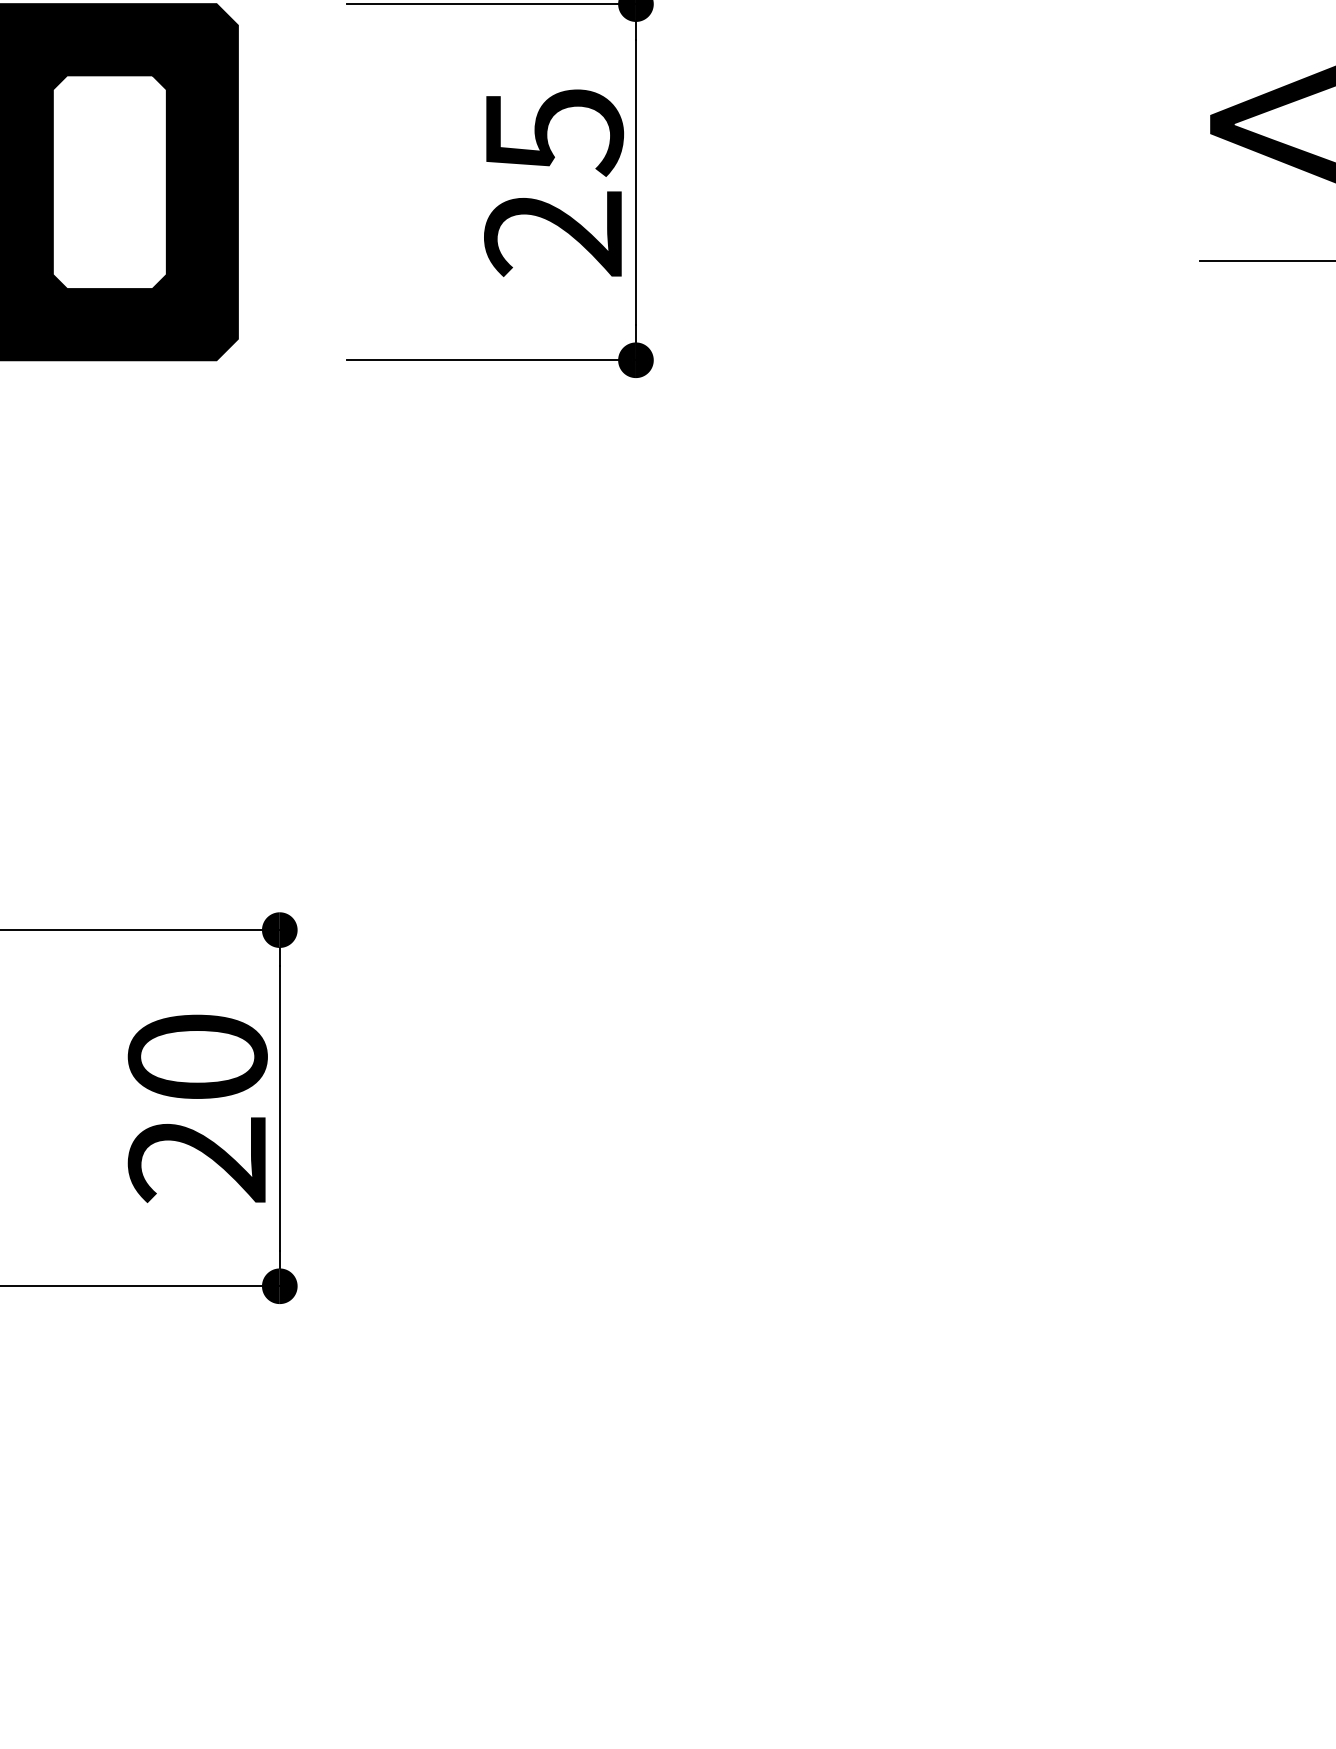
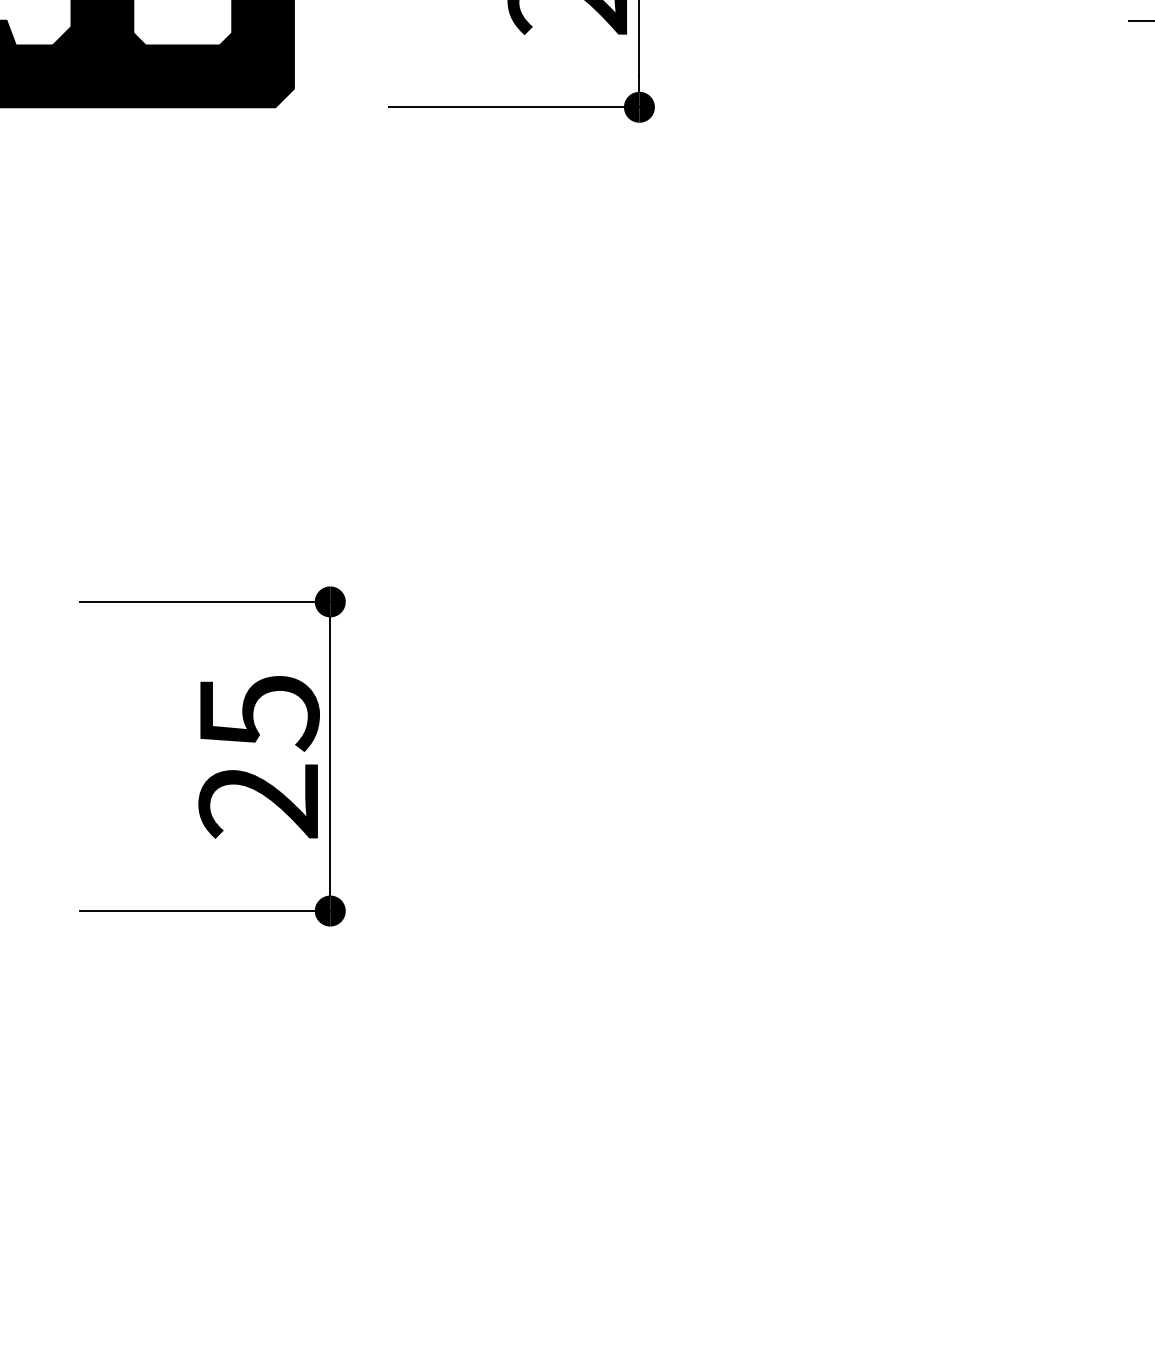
text: (197, 1058) -> (258, 713), 20 -> 25

